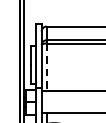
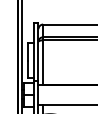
line: (47, 68) -> (43, 63), dashed -> solid

